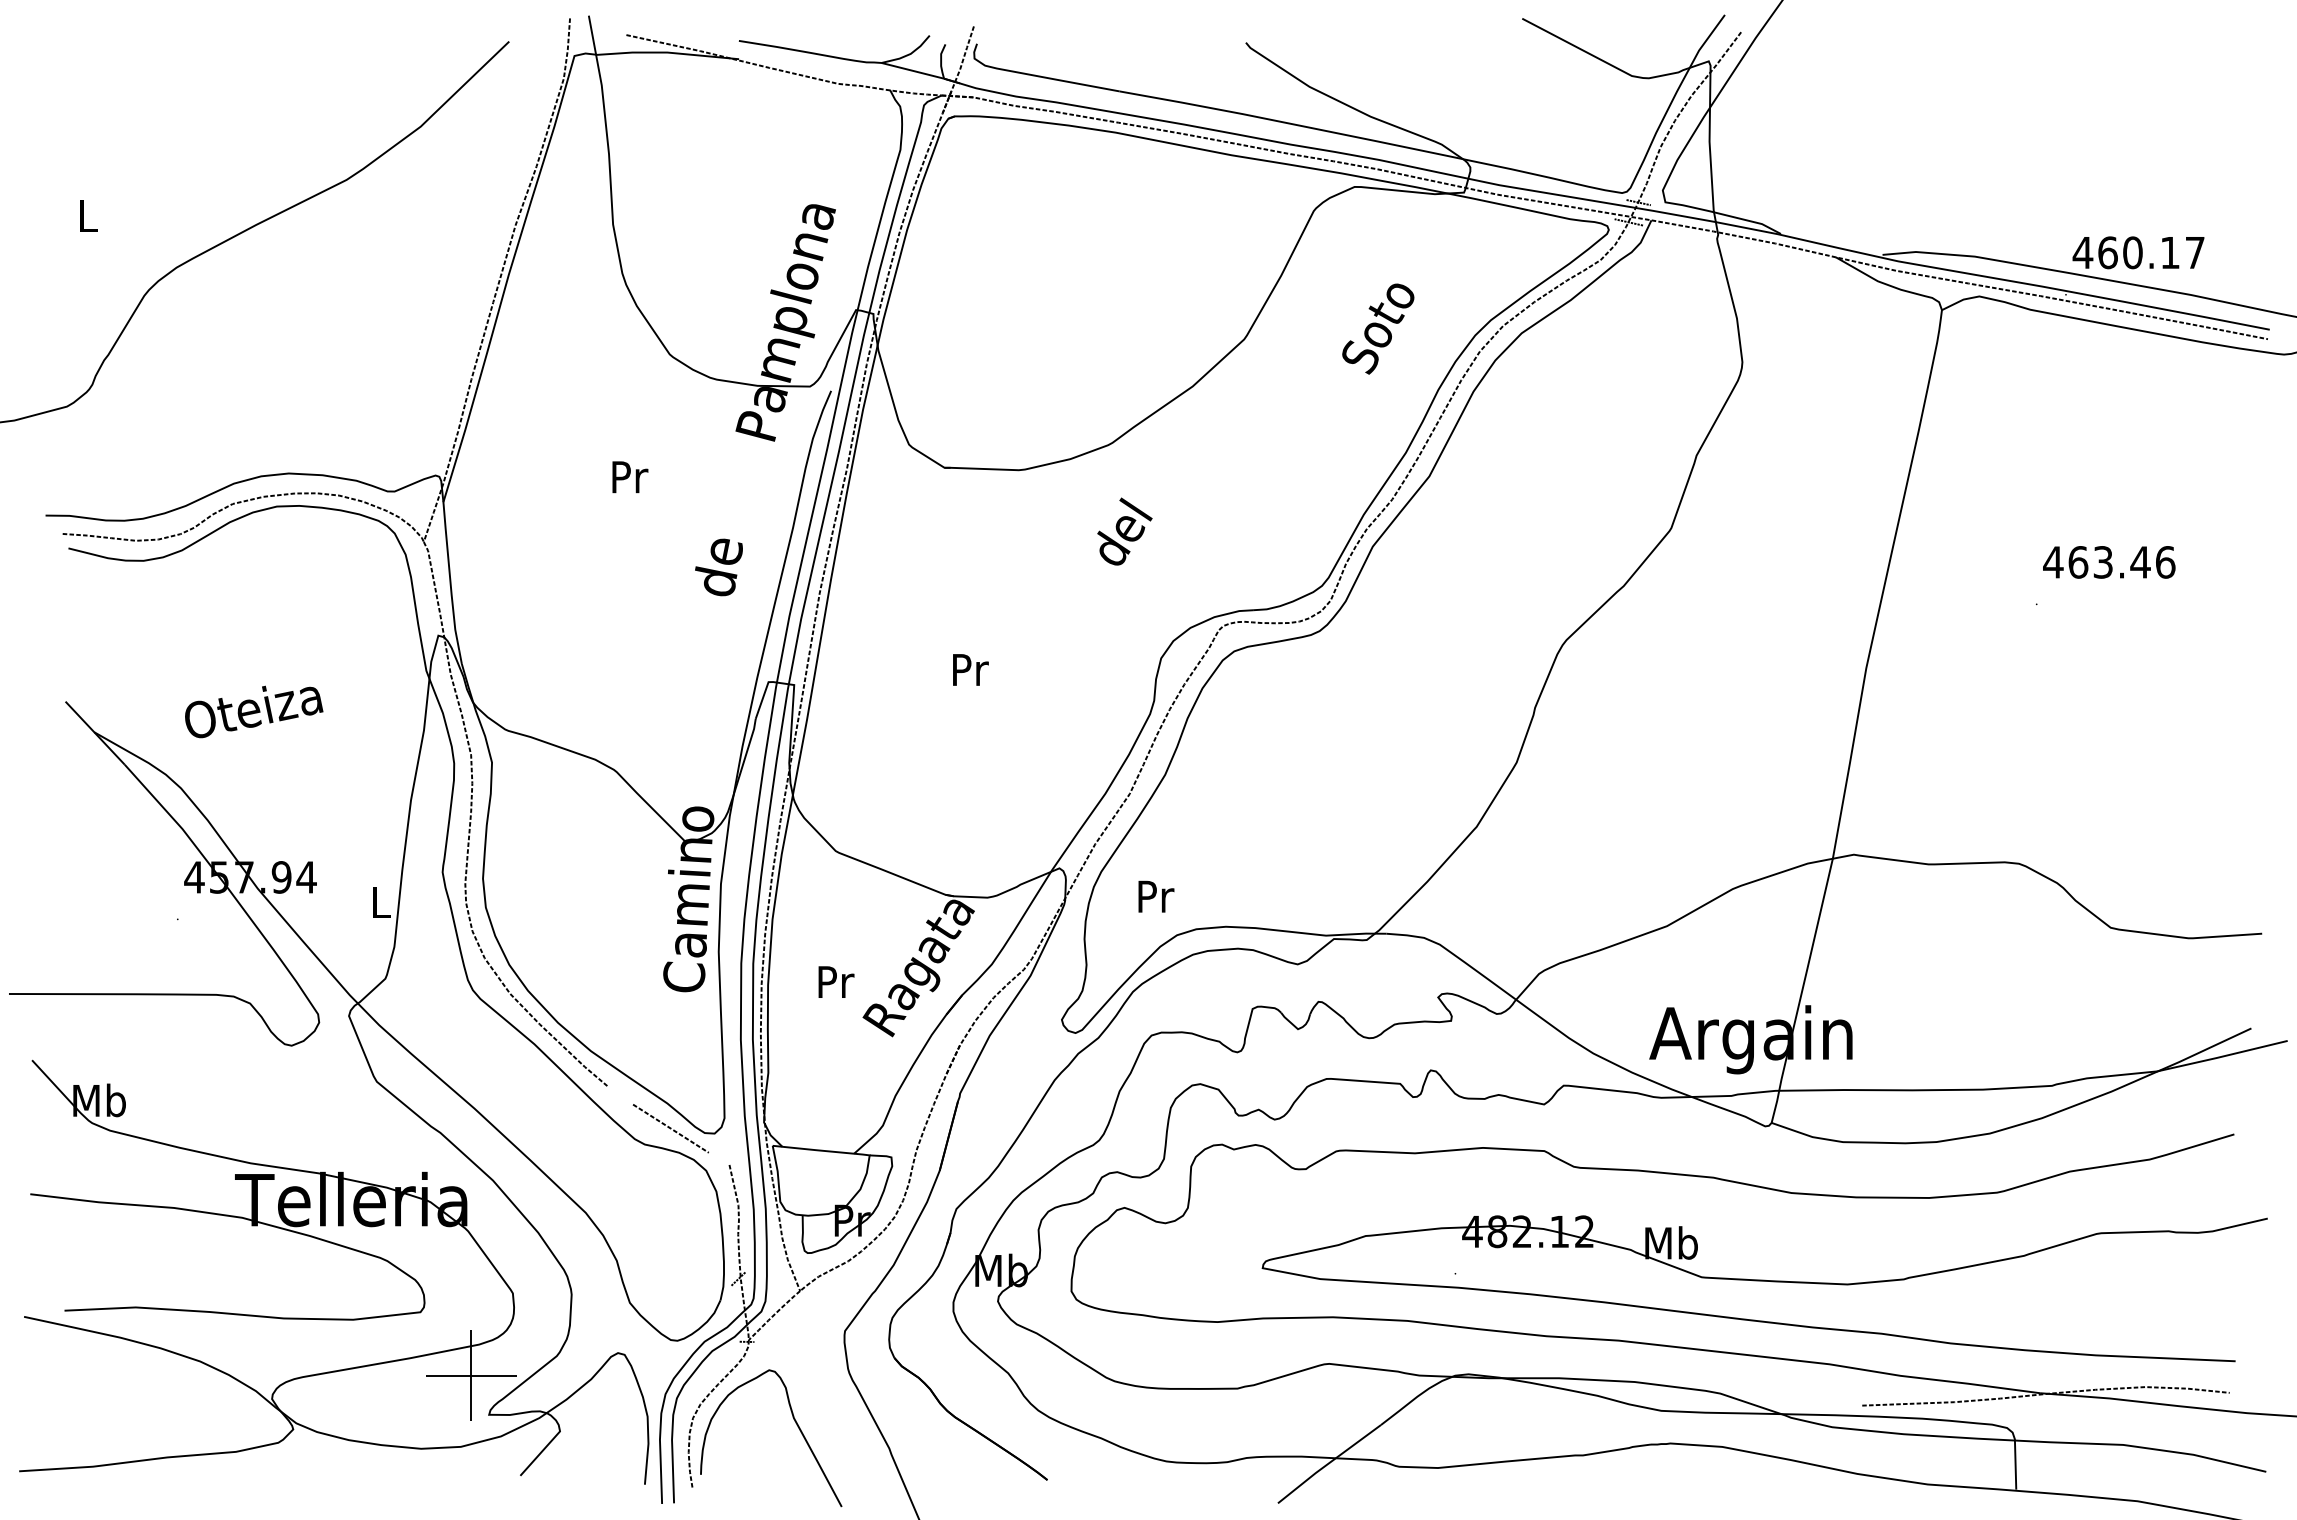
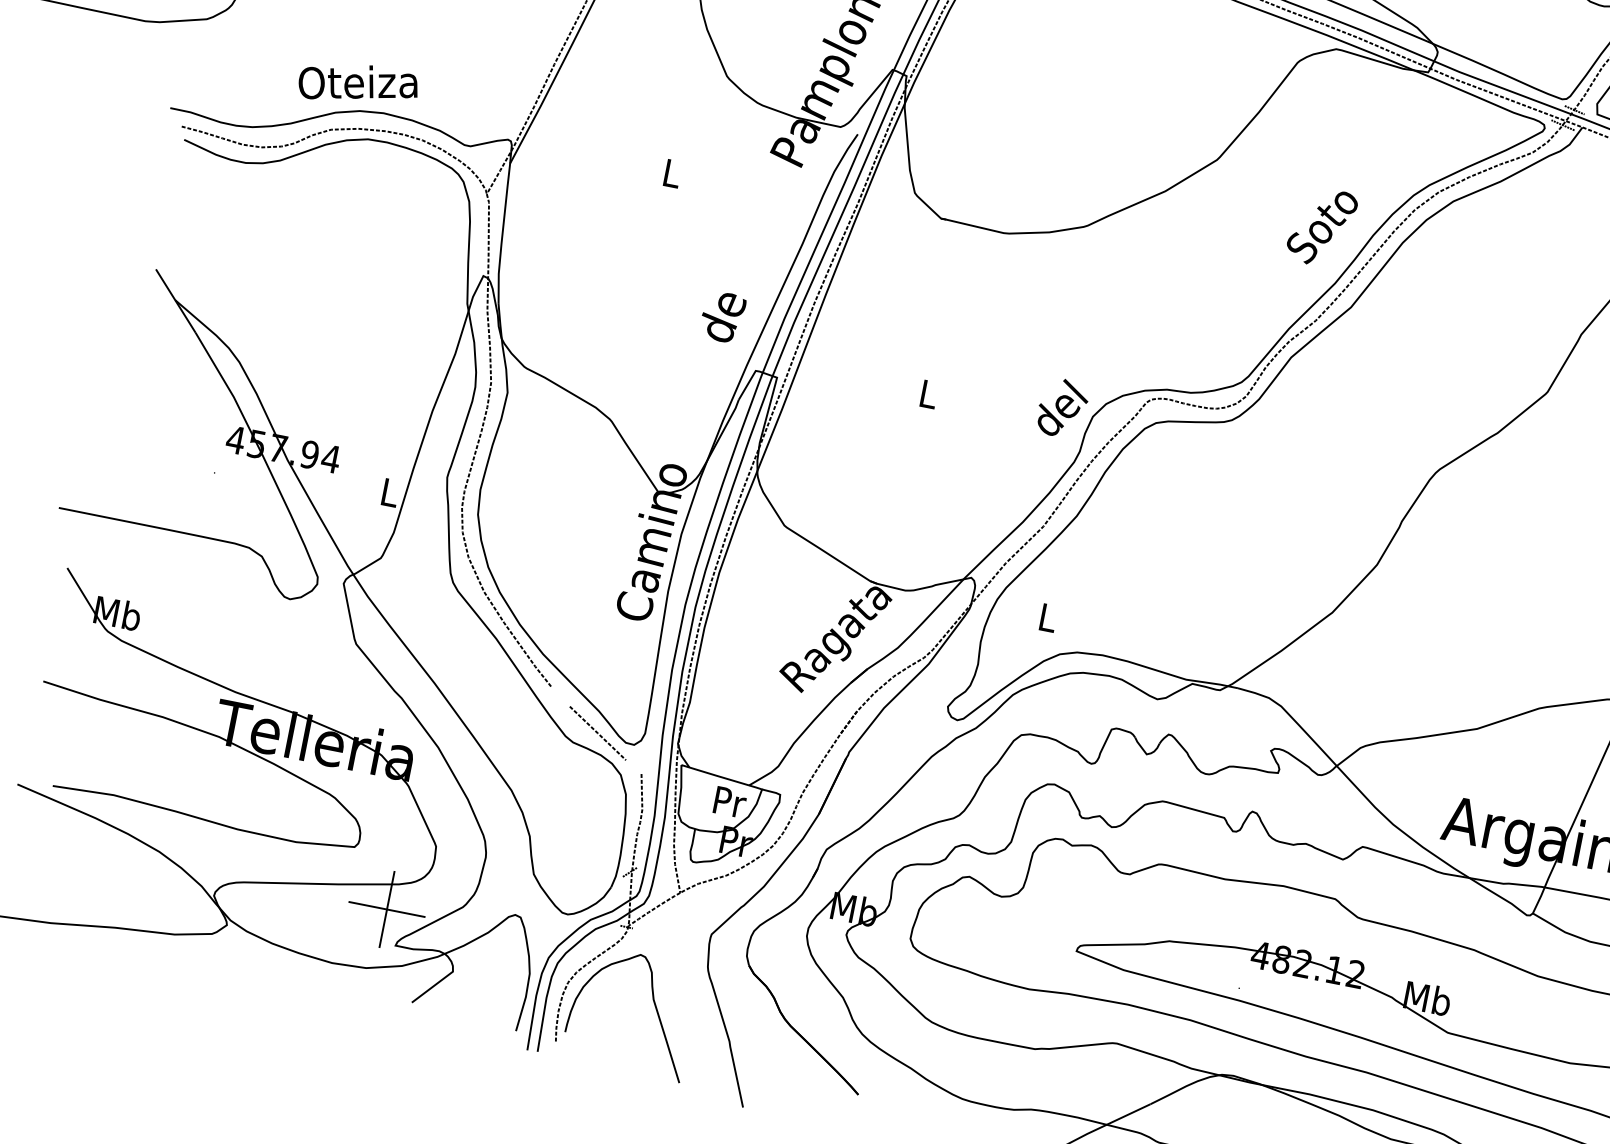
text: (1378, 328) -> (1322, 226), moved
text: (630, 477) -> (673, 174), Pr -> L
text: (1124, 531) -> (1062, 408), moved
text: (718, 567) -> (722, 316), moved
text: (970, 669) -> (929, 394), Pr -> L
text: (254, 711) -> (359, 85), moved
text: (1156, 896) -> (1048, 617), Pr -> L
text: (836, 981) -> (730, 801), moved

